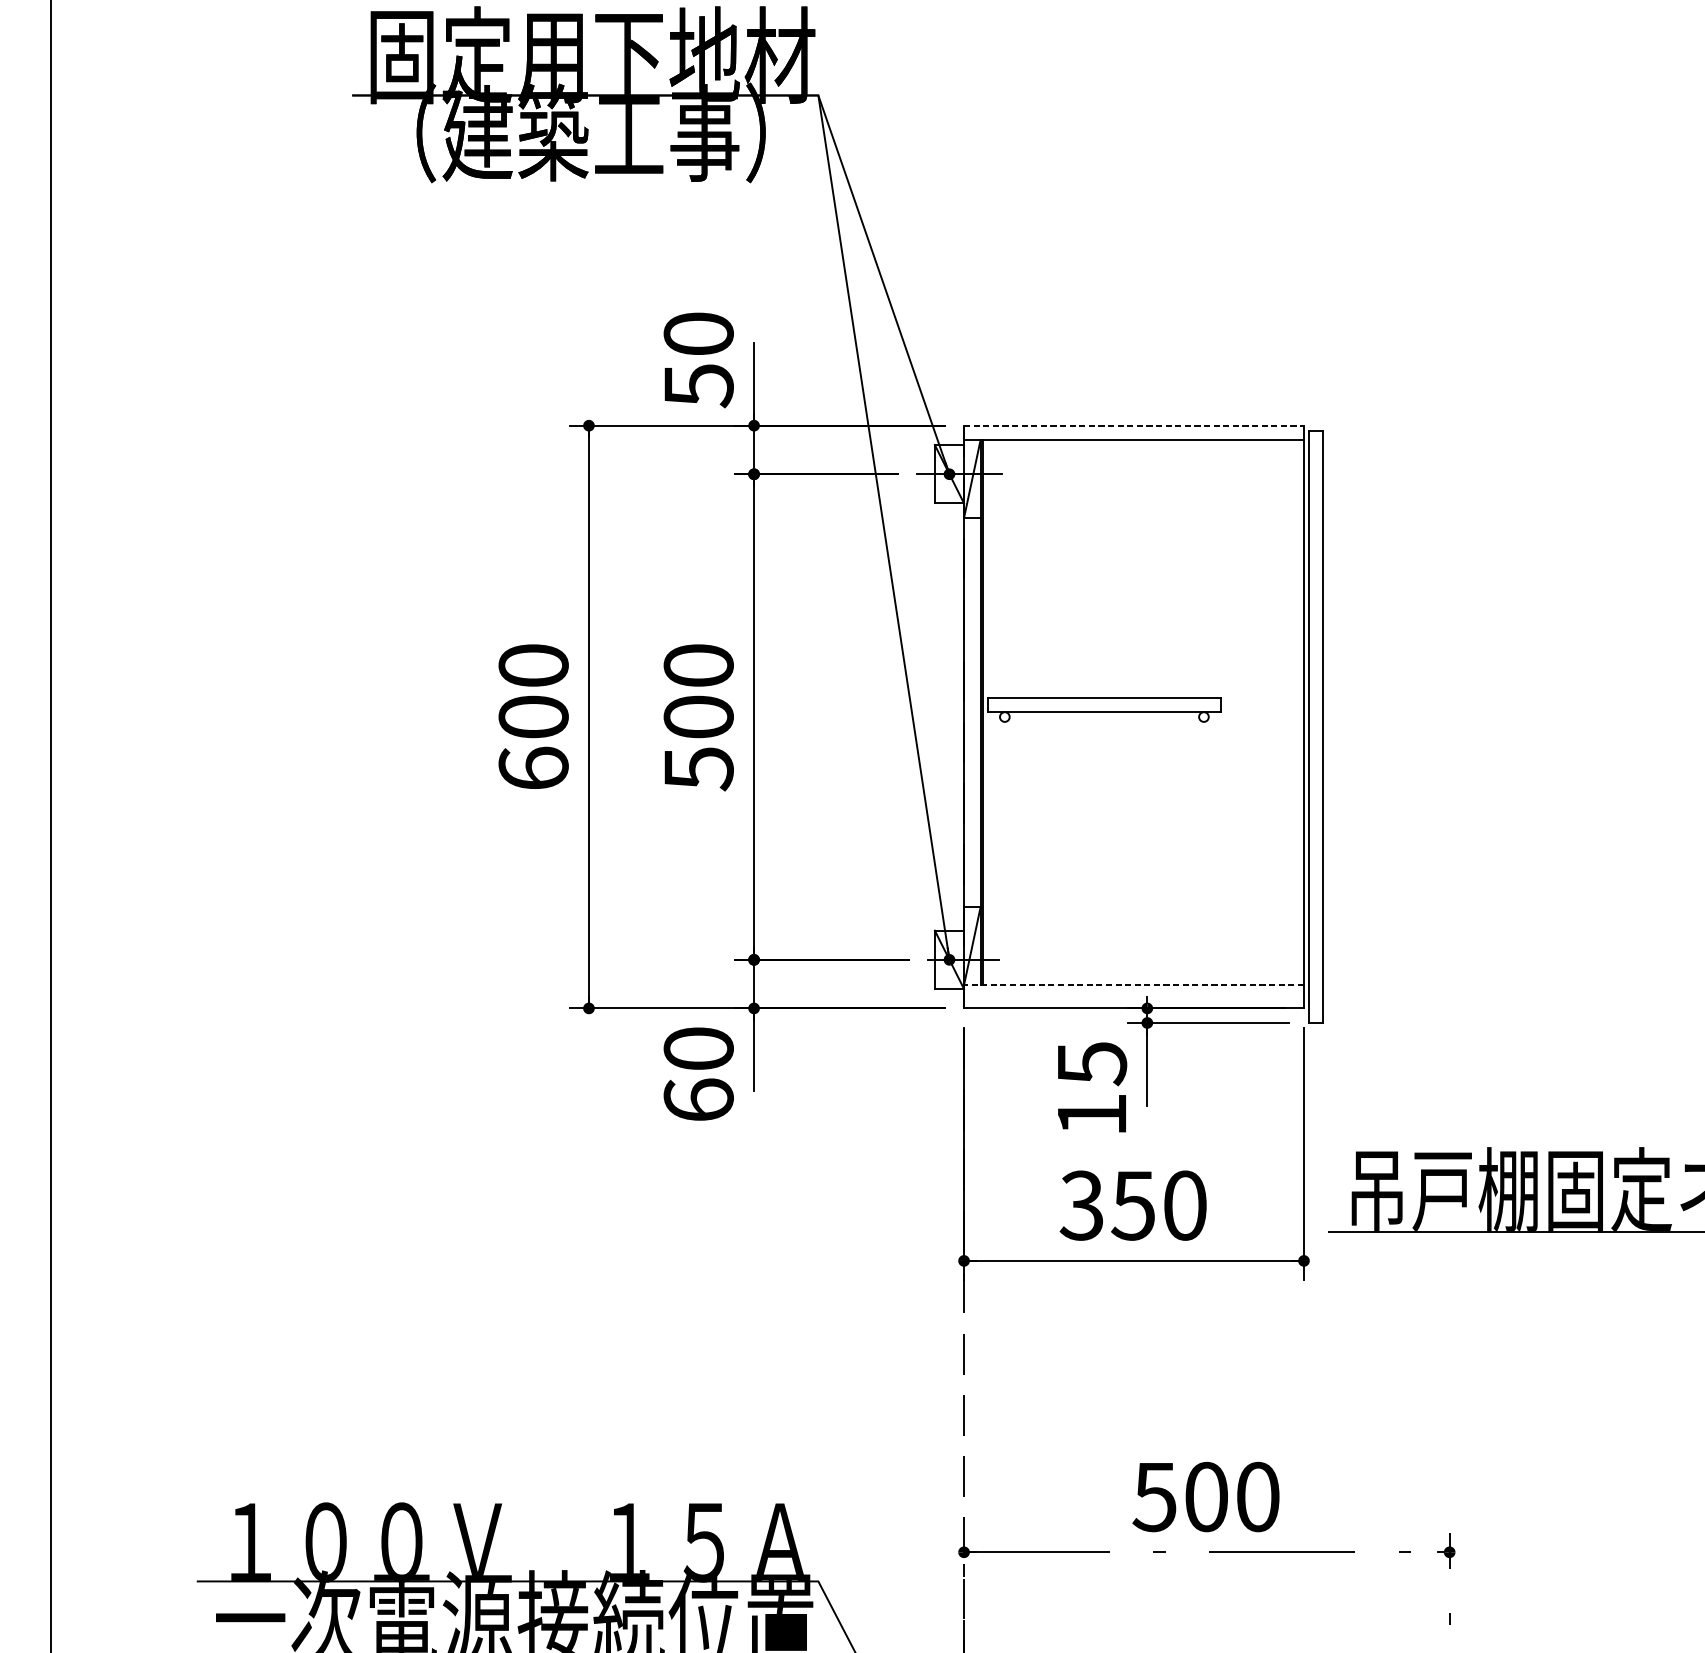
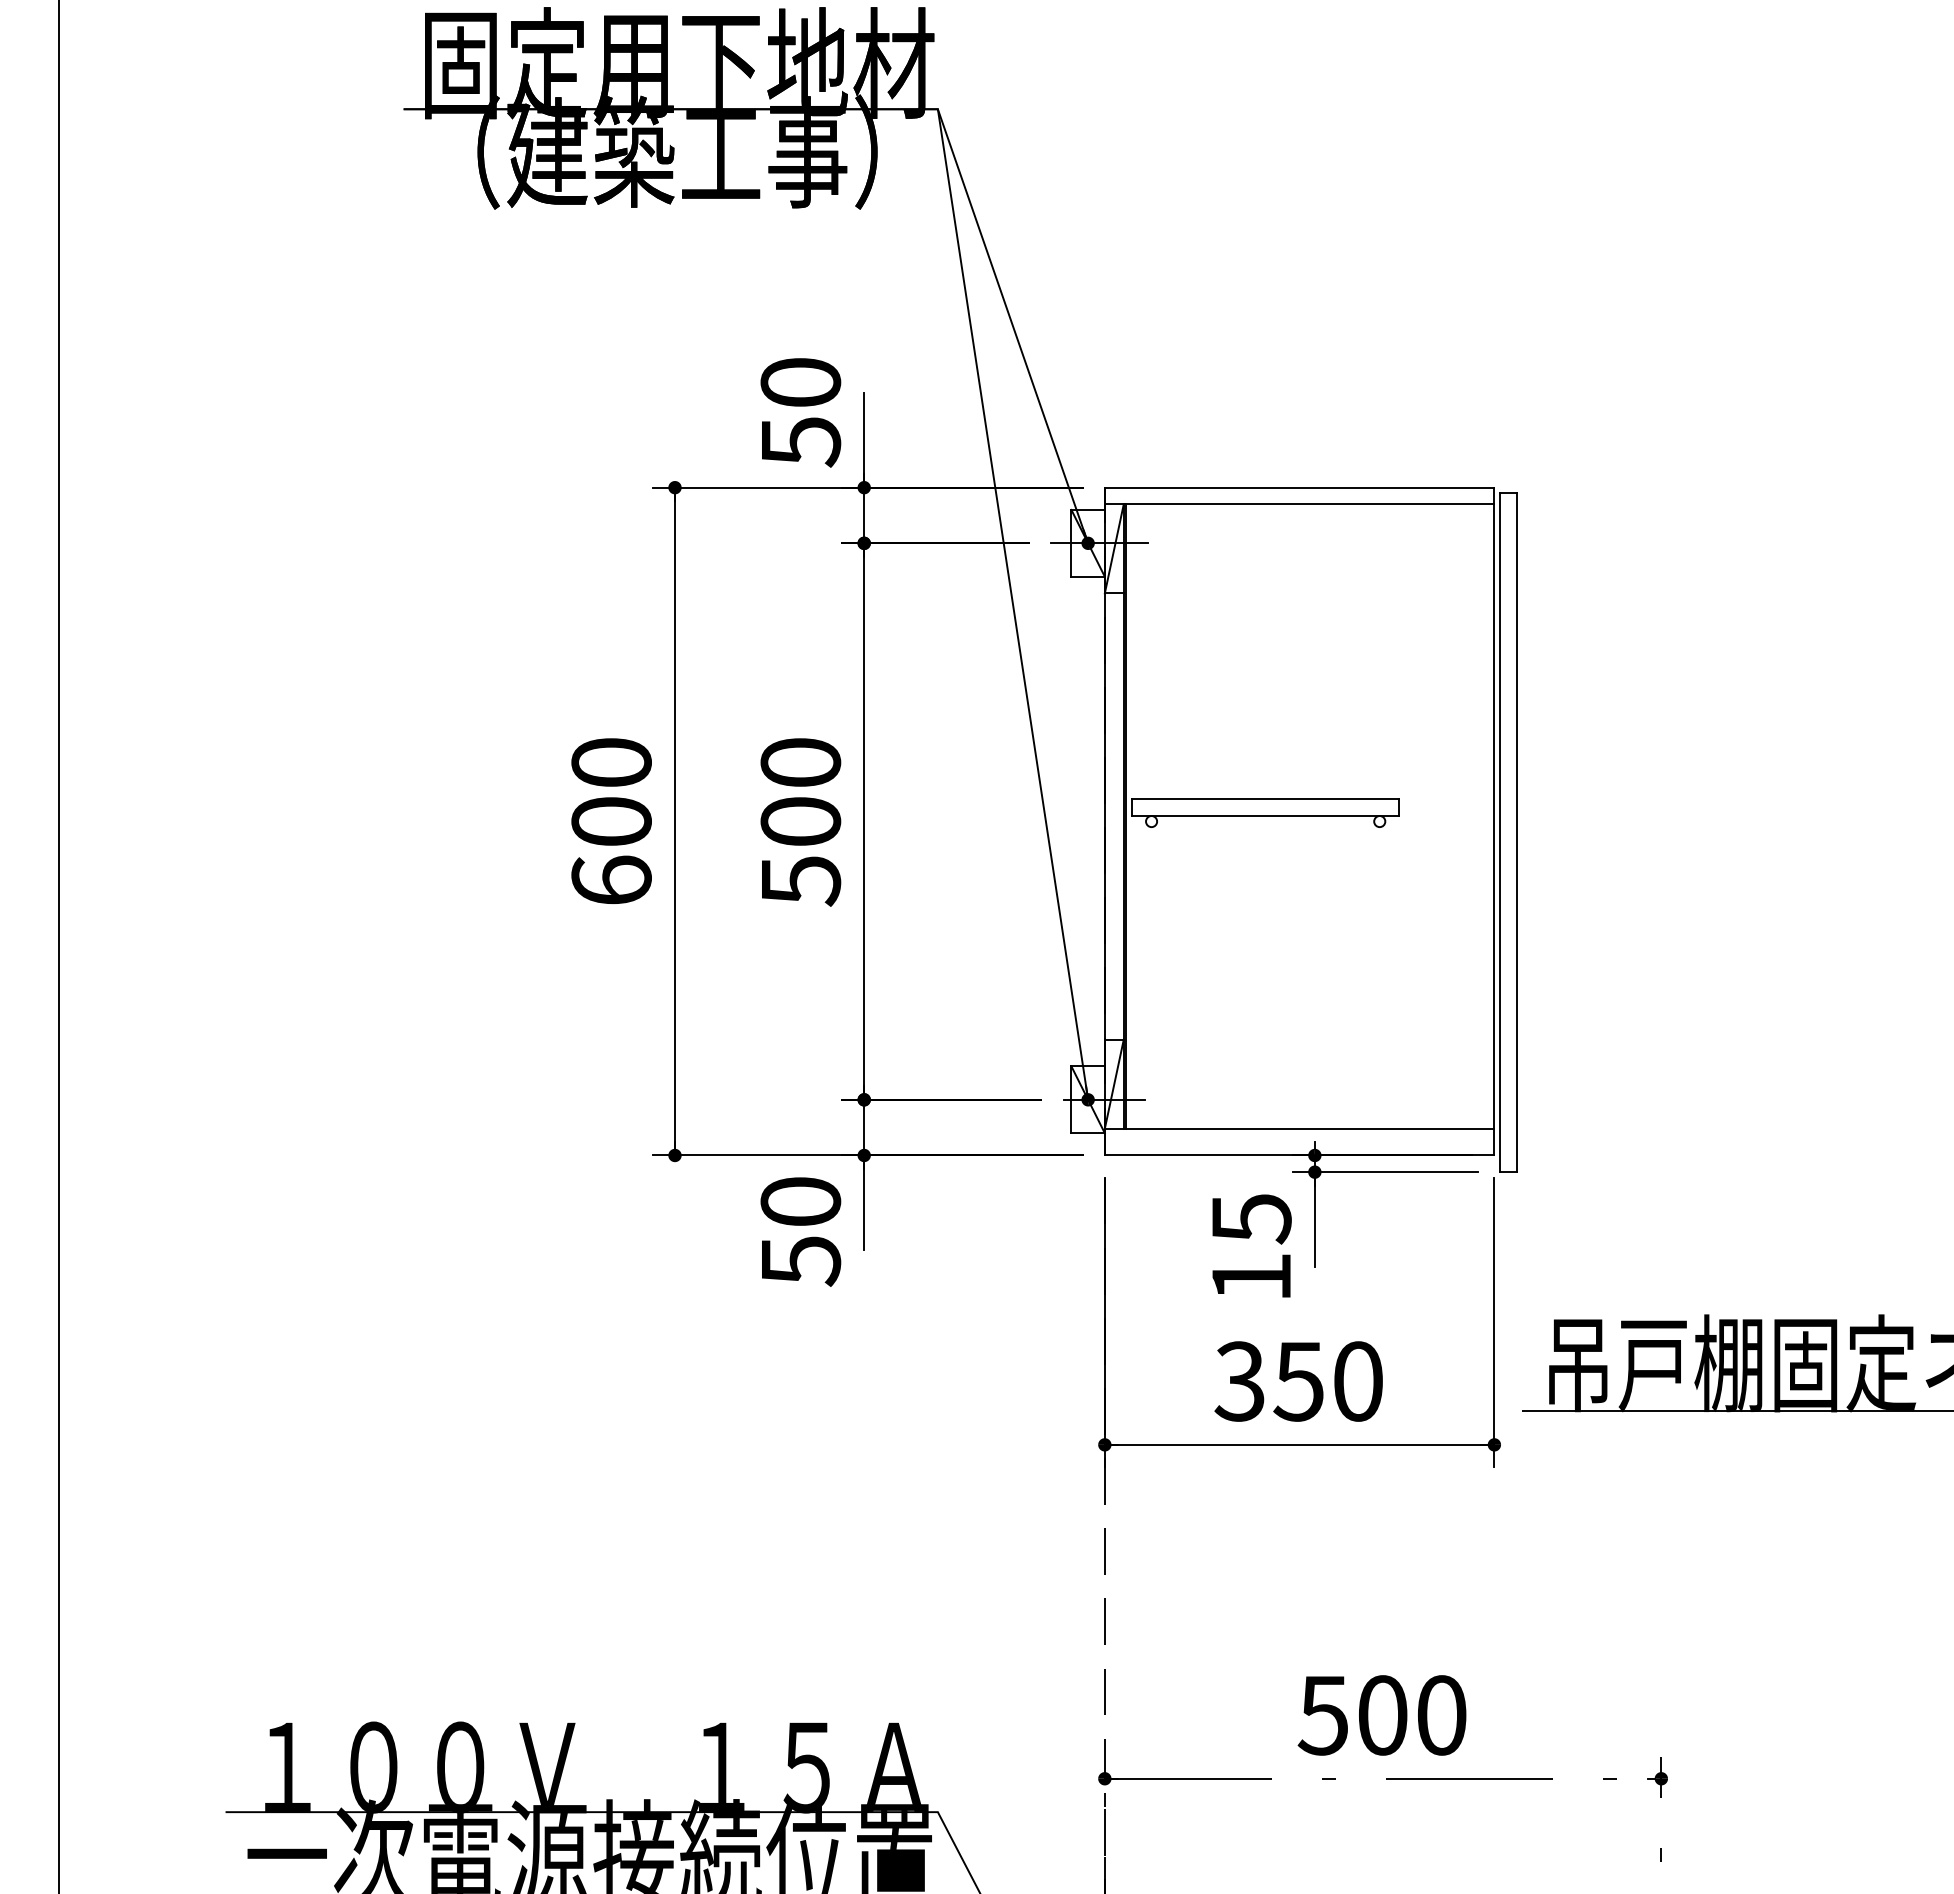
line: (1133, 425) -> (1299, 487), dashed -> solid
line: (1133, 984) -> (1299, 1128), dashed -> solid
text: (698, 1100) -> (800, 1260), 60 -> 50

